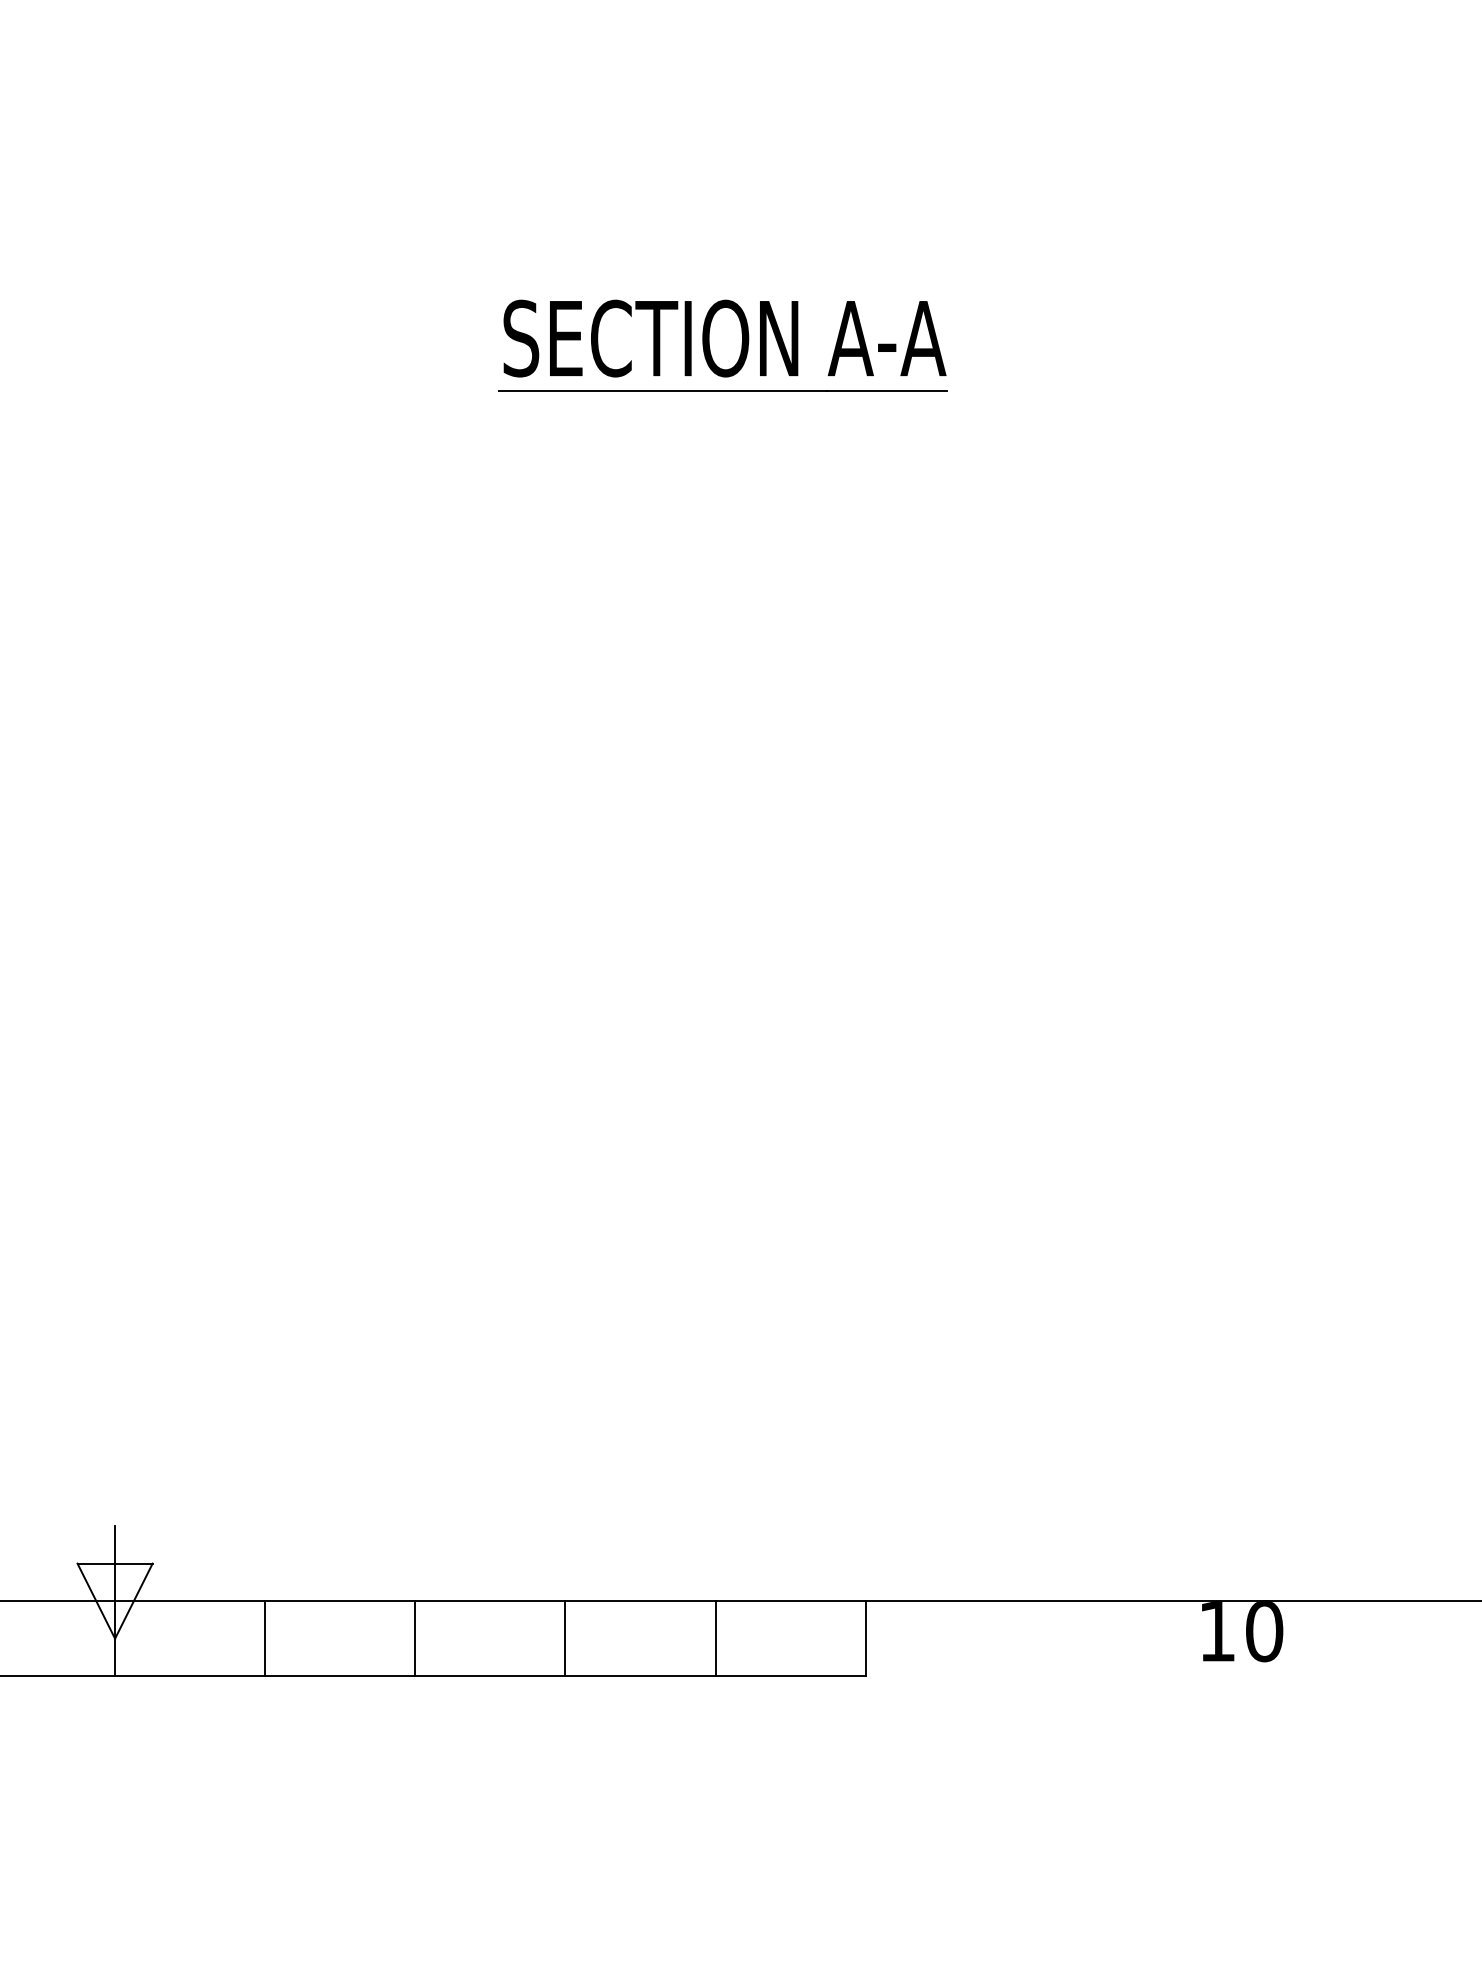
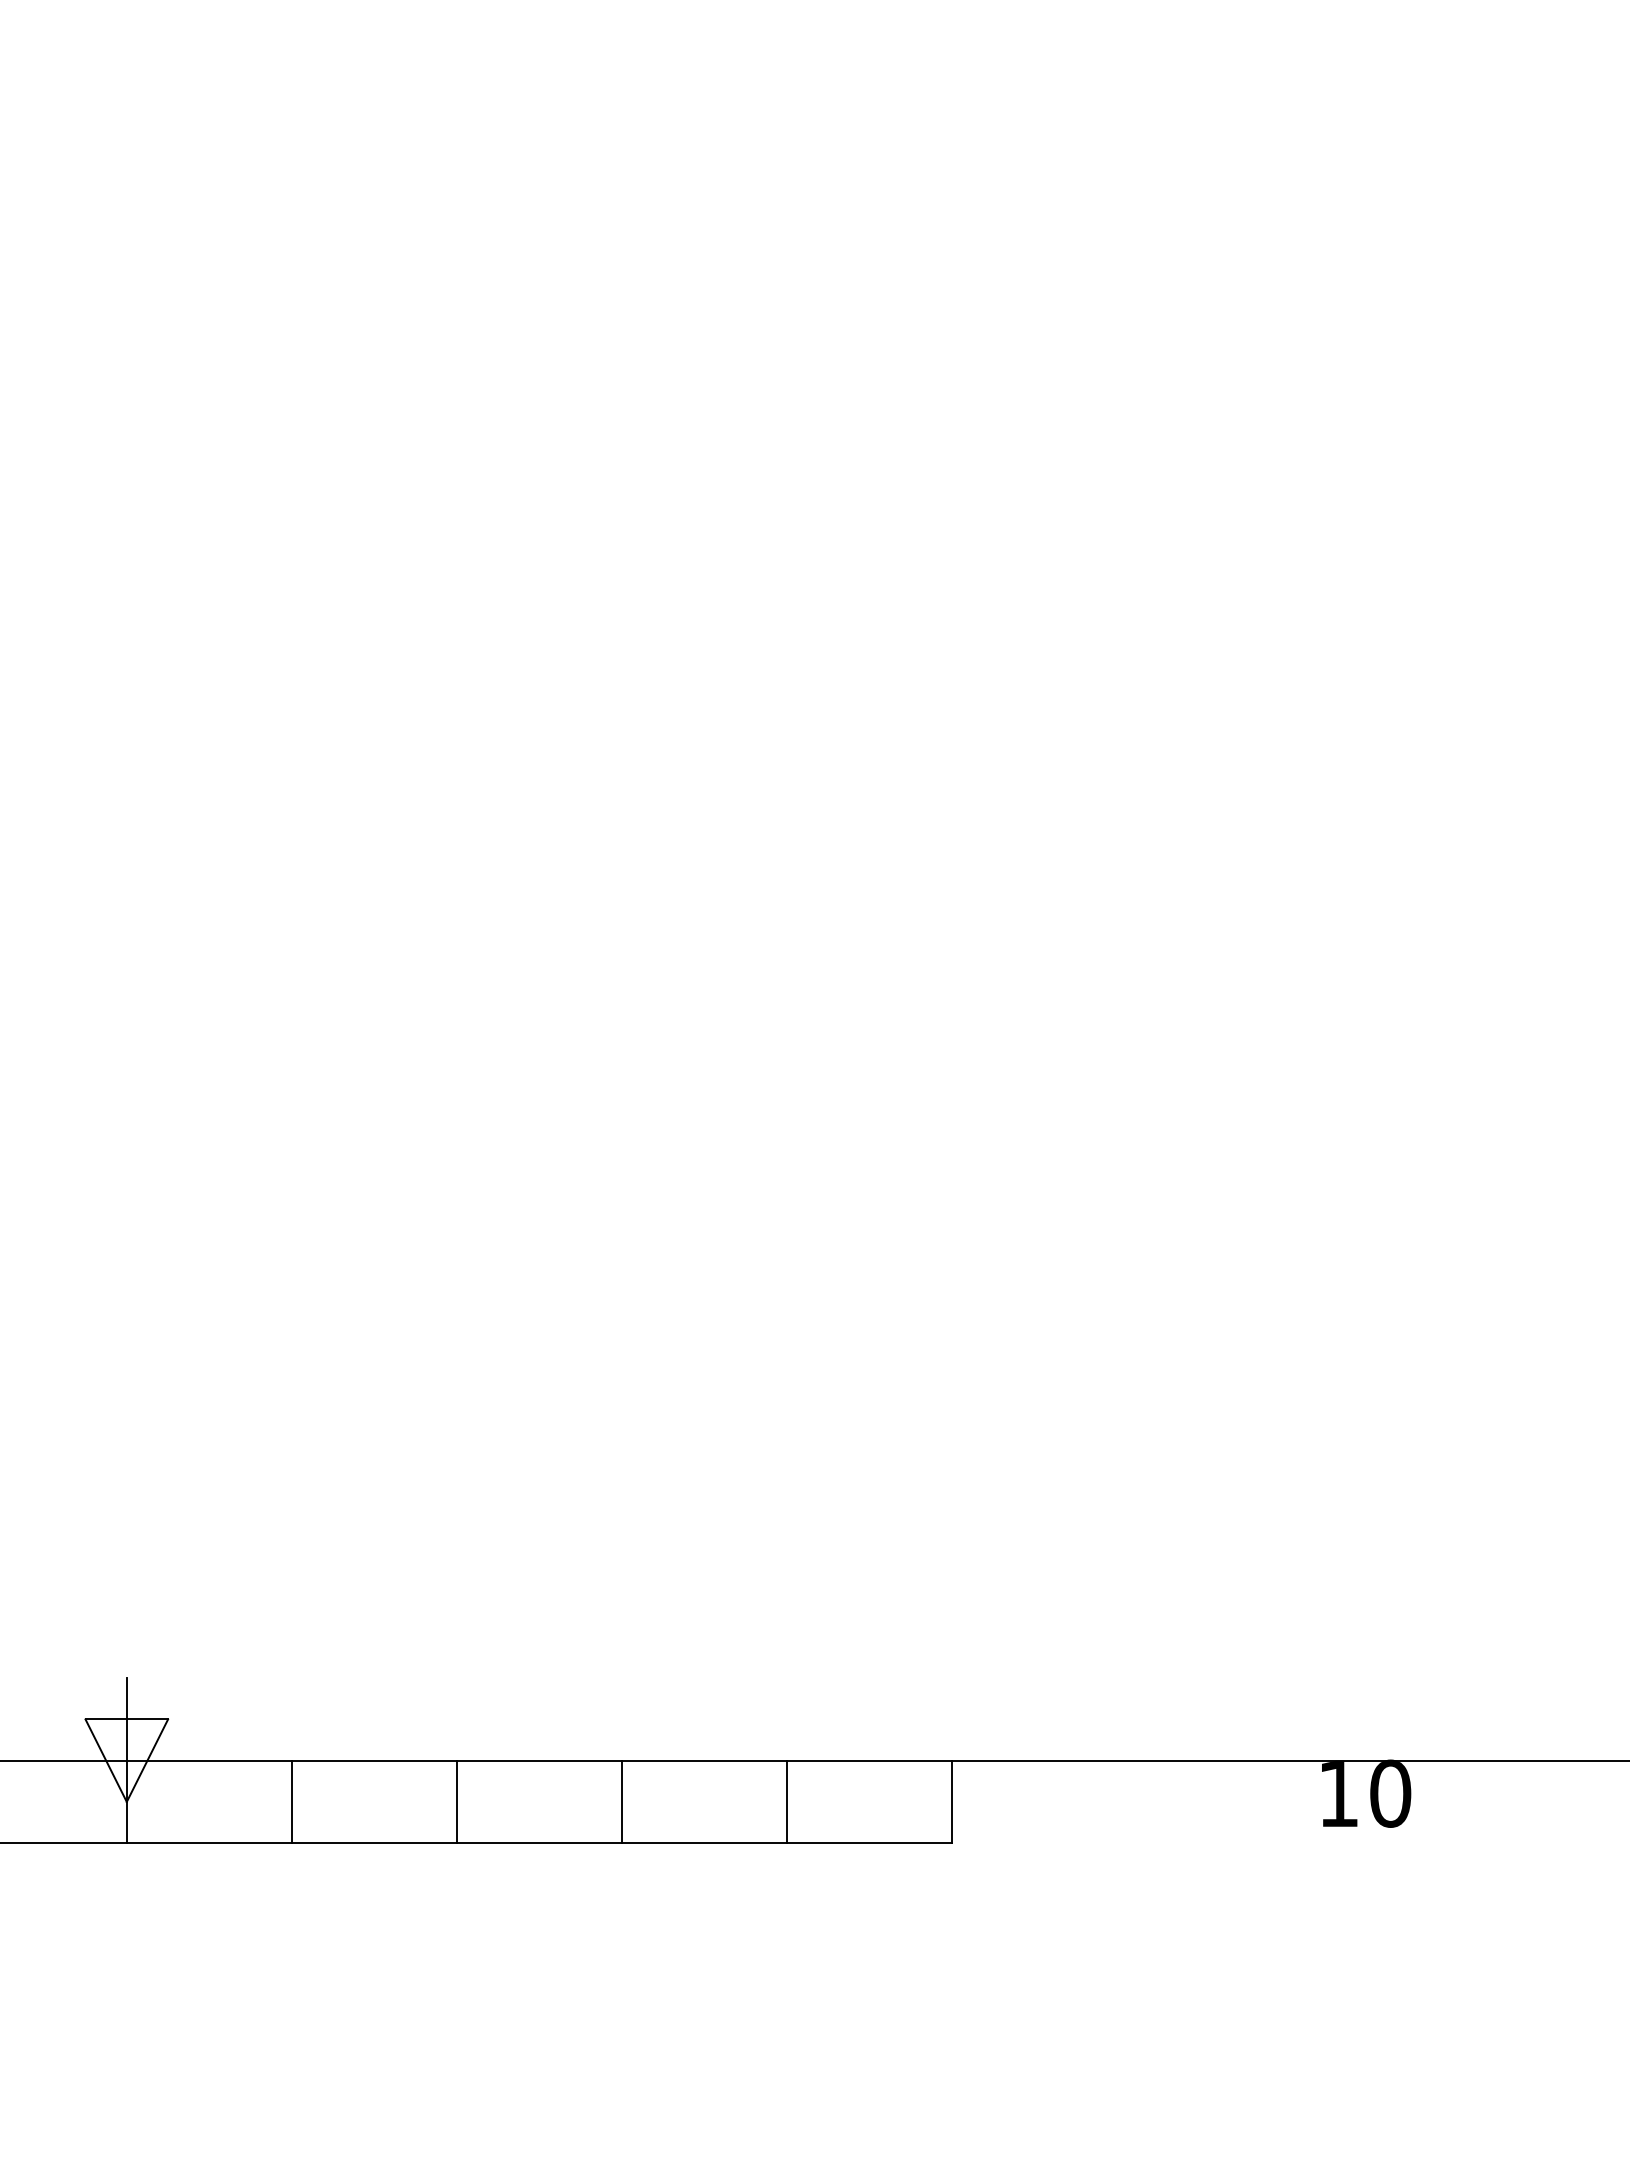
part: (723, 344) -> (795, 379), removed

